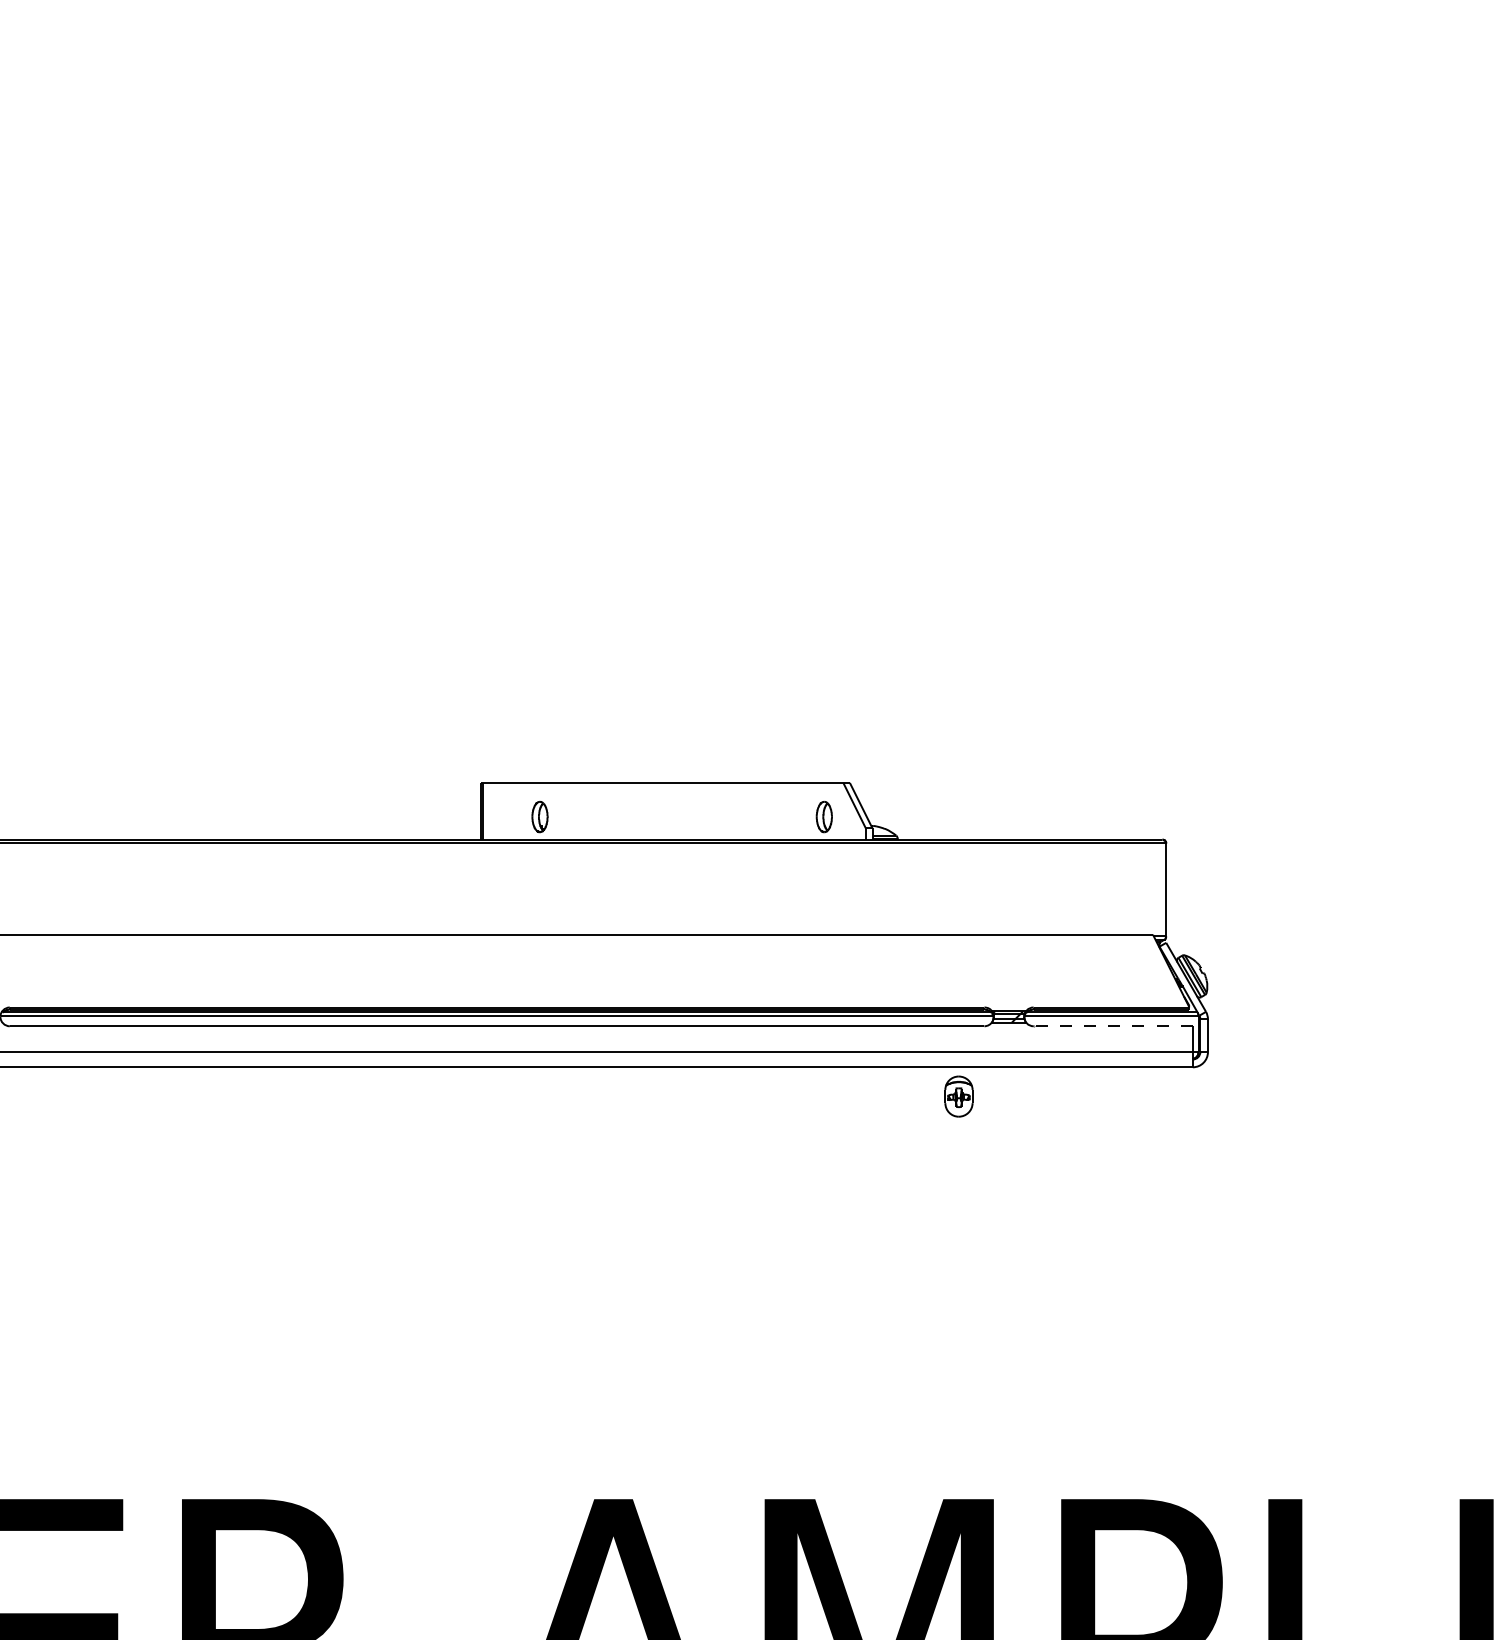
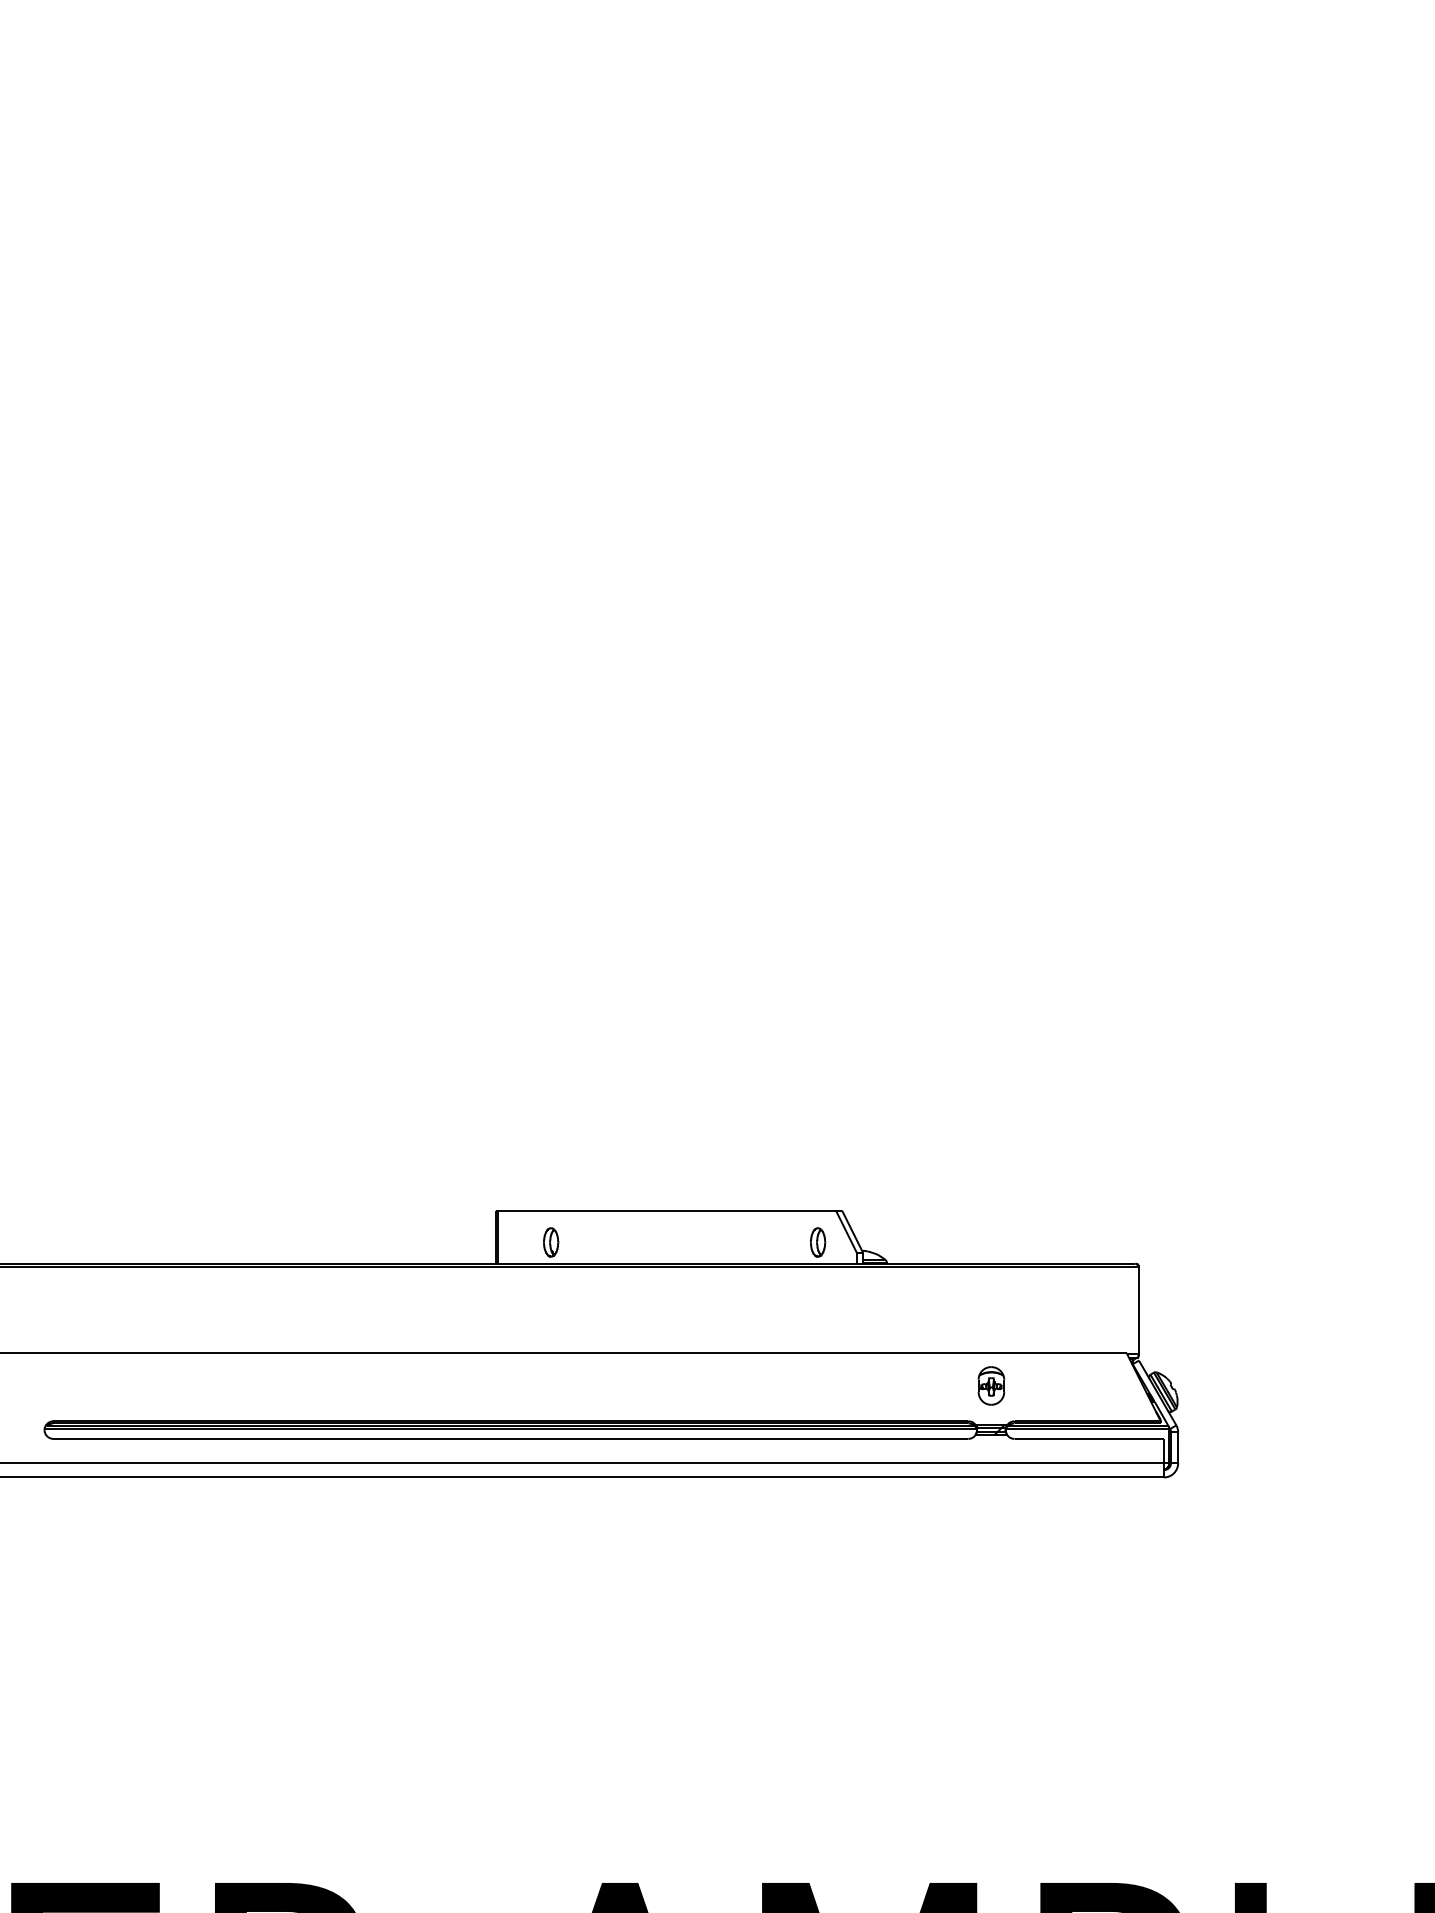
line: (1112, 1025) -> (1088, 1438), dashed -> solid
part: (959, 1096) -> (991, 1385), moved

